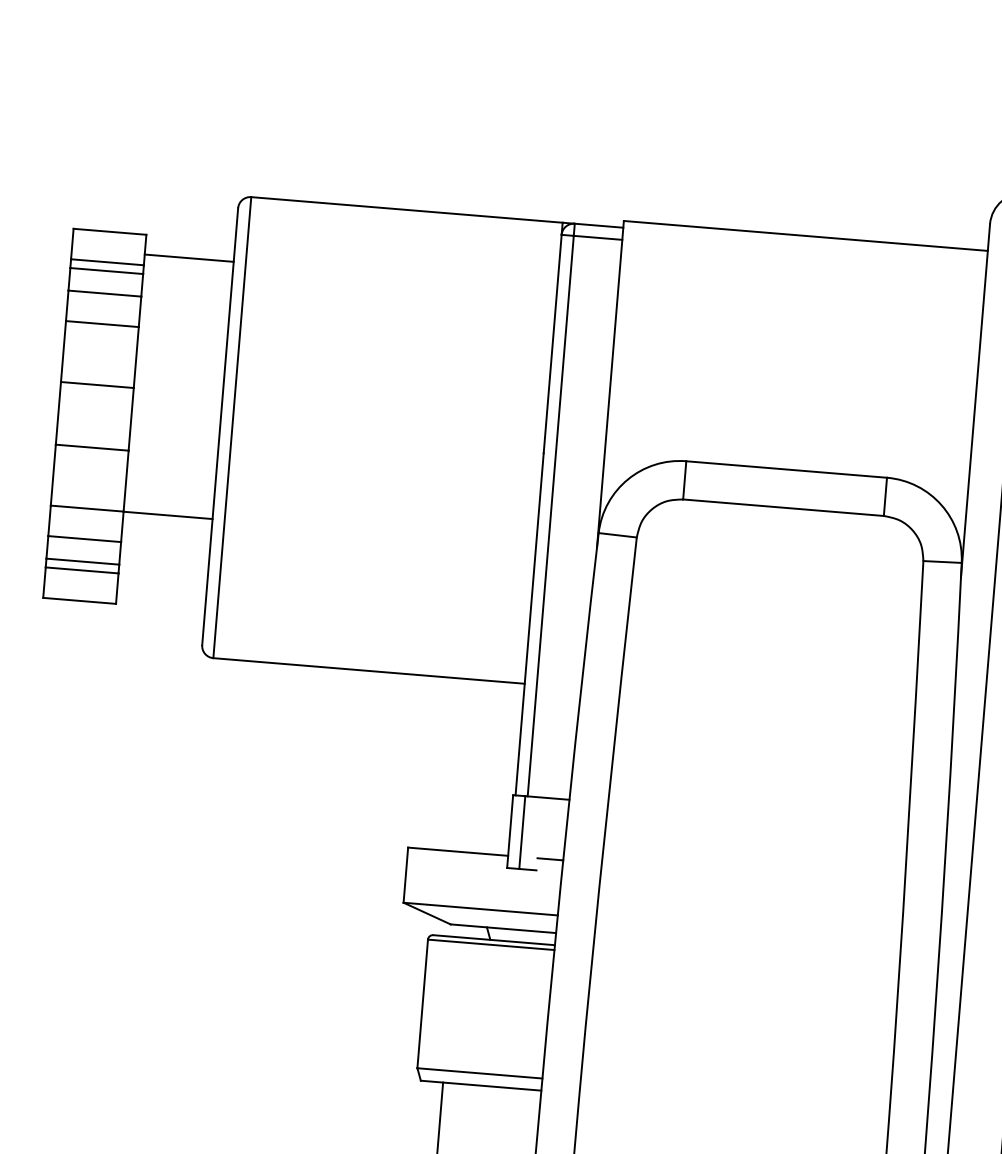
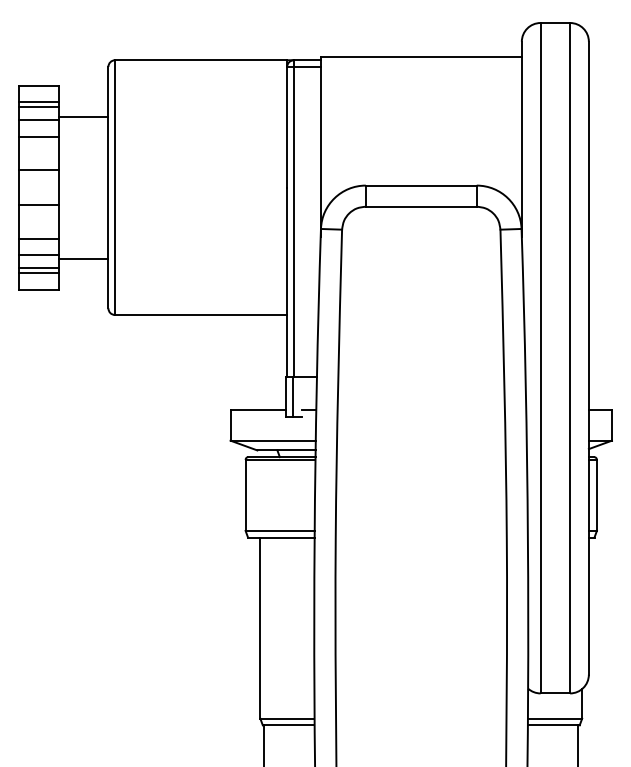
line: (188, 258) -> (83, 116), moved
line: (167, 514) -> (83, 258), moved

